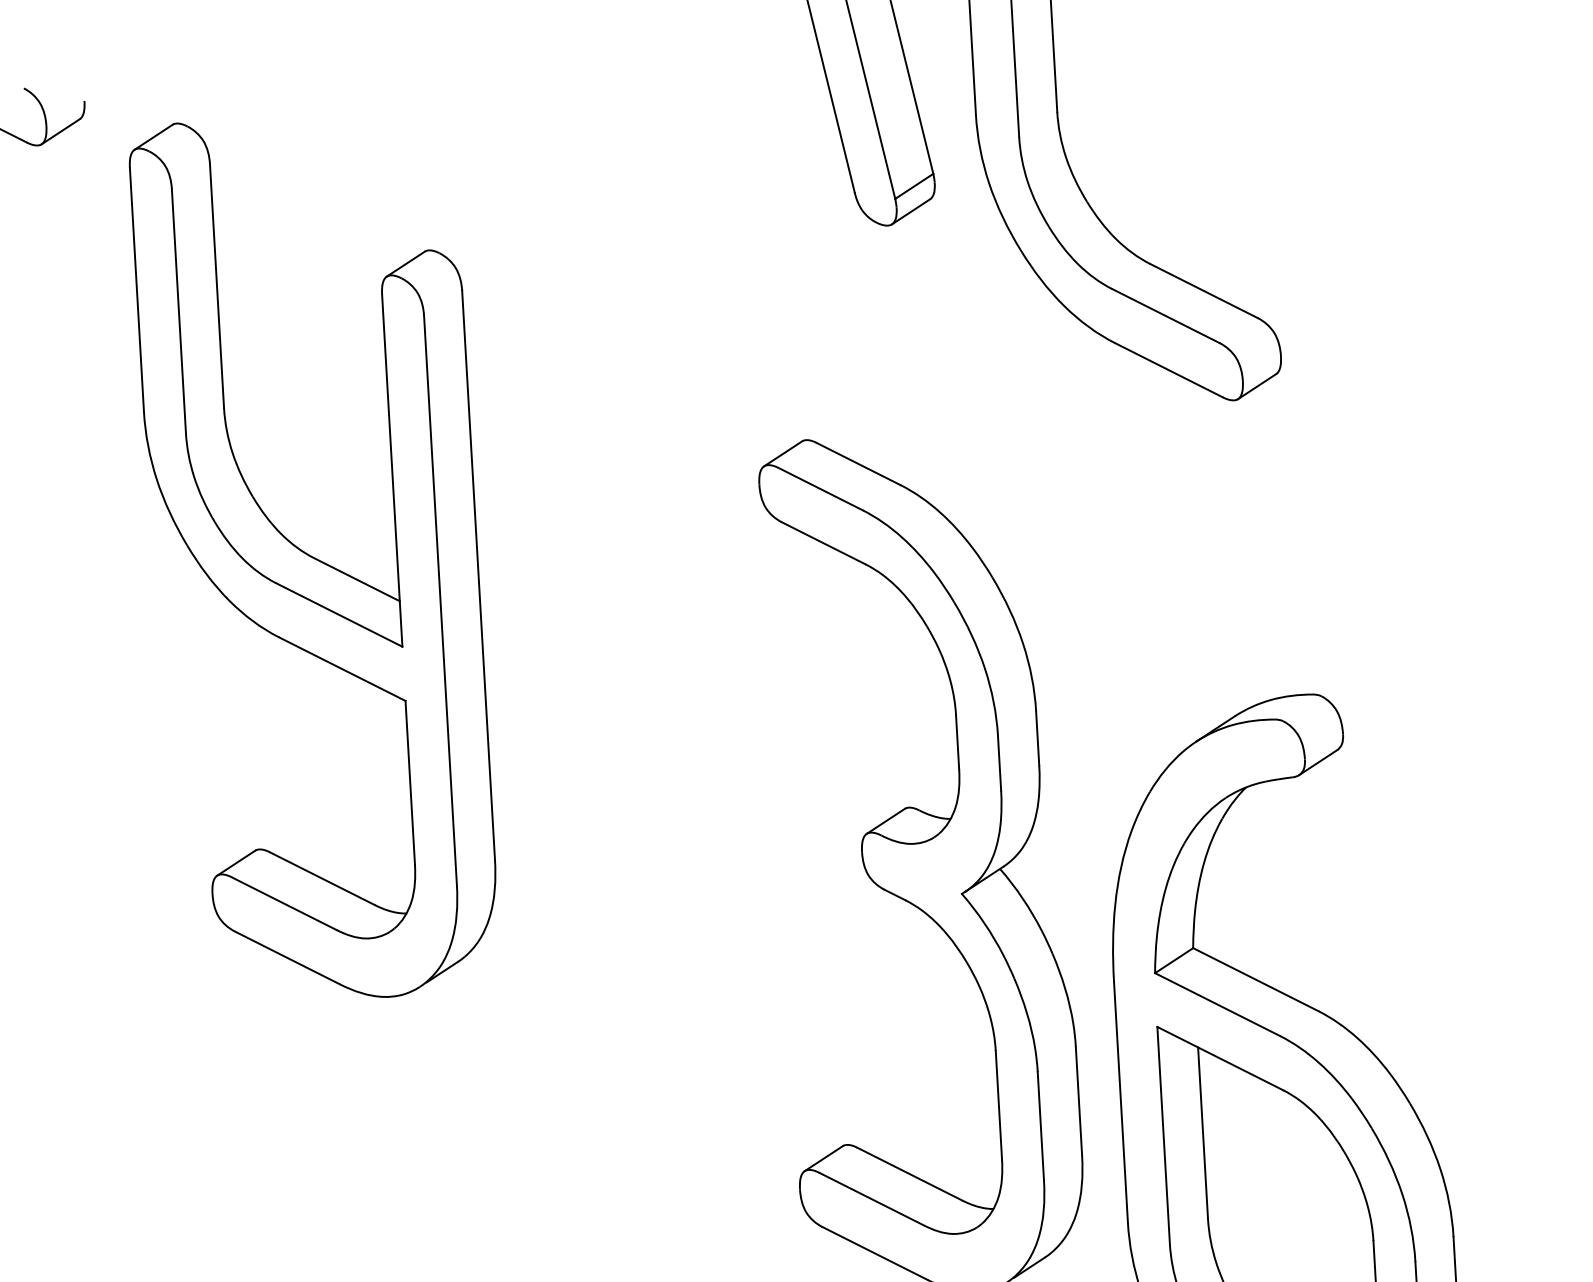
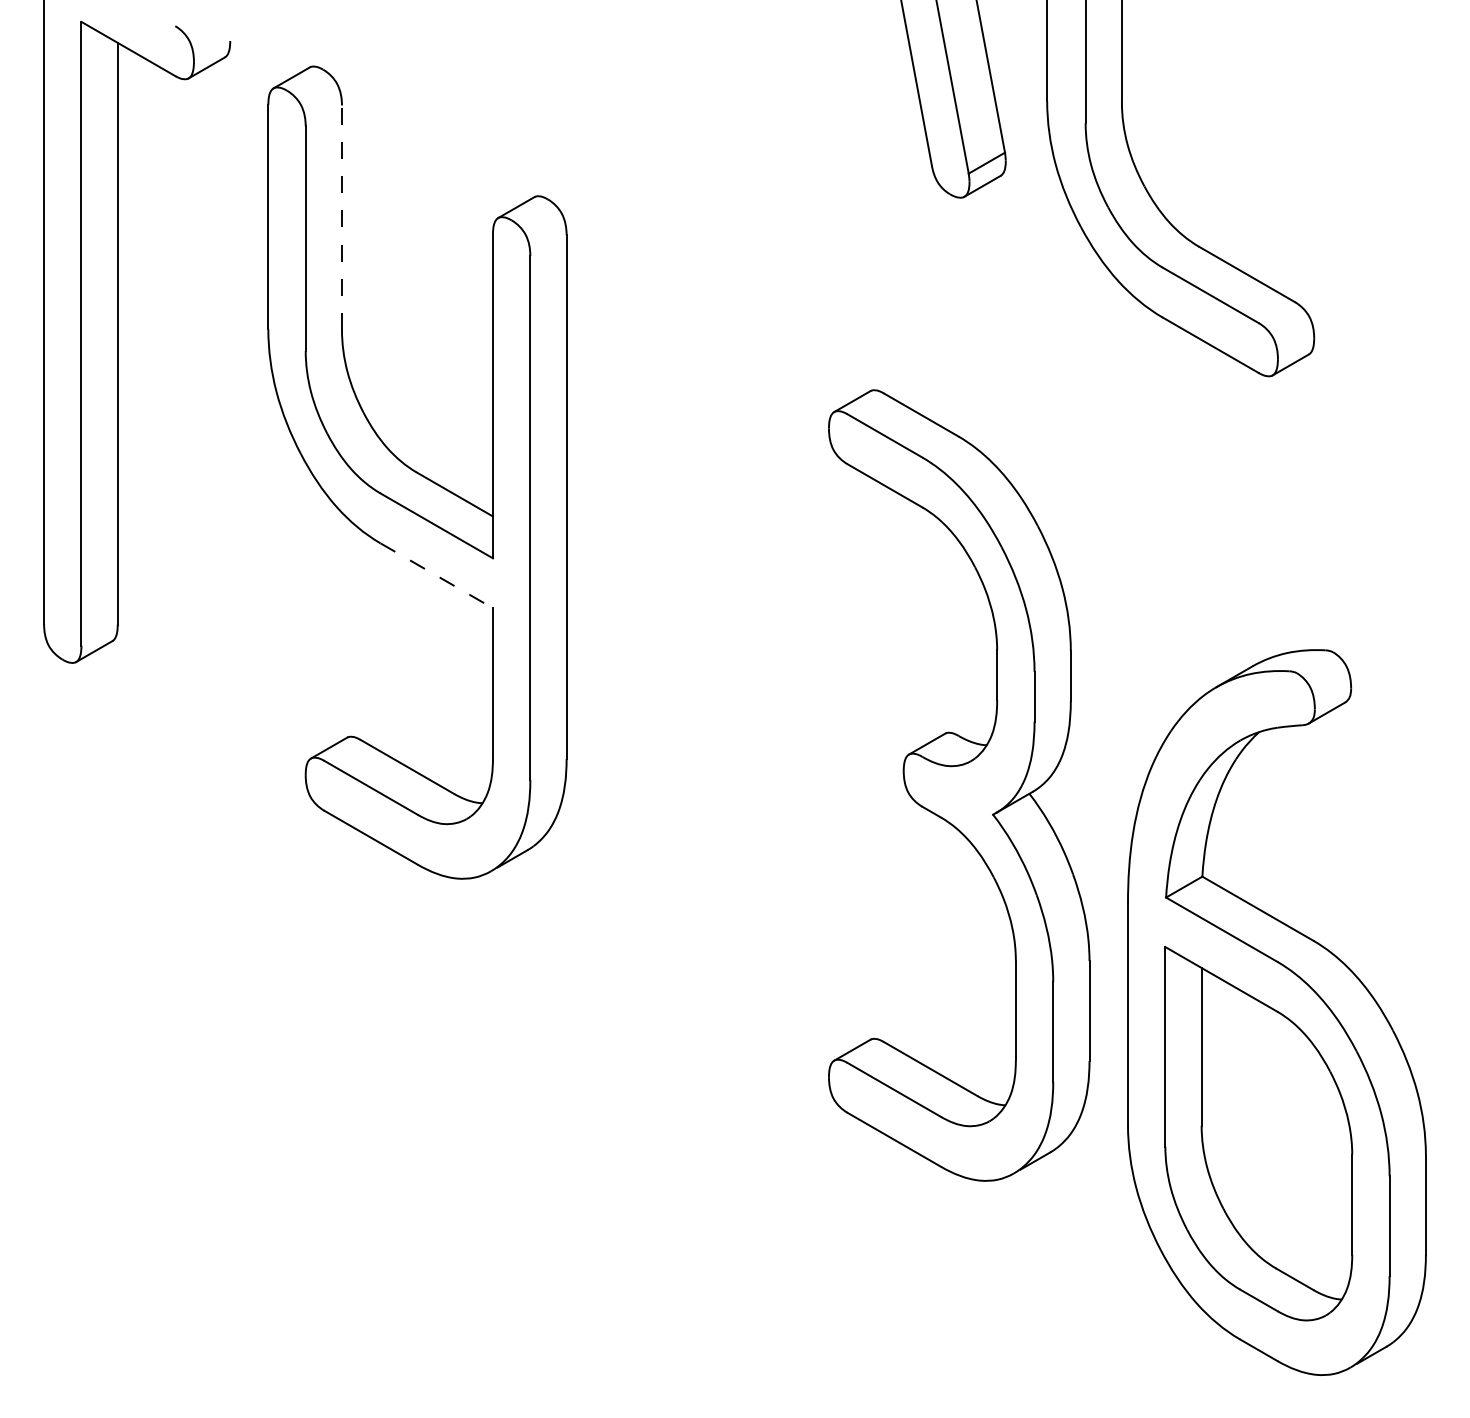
line: (216, 285) -> (341, 217), solid -> dashed
line: (342, 668) -> (436, 575), solid -> dashed

